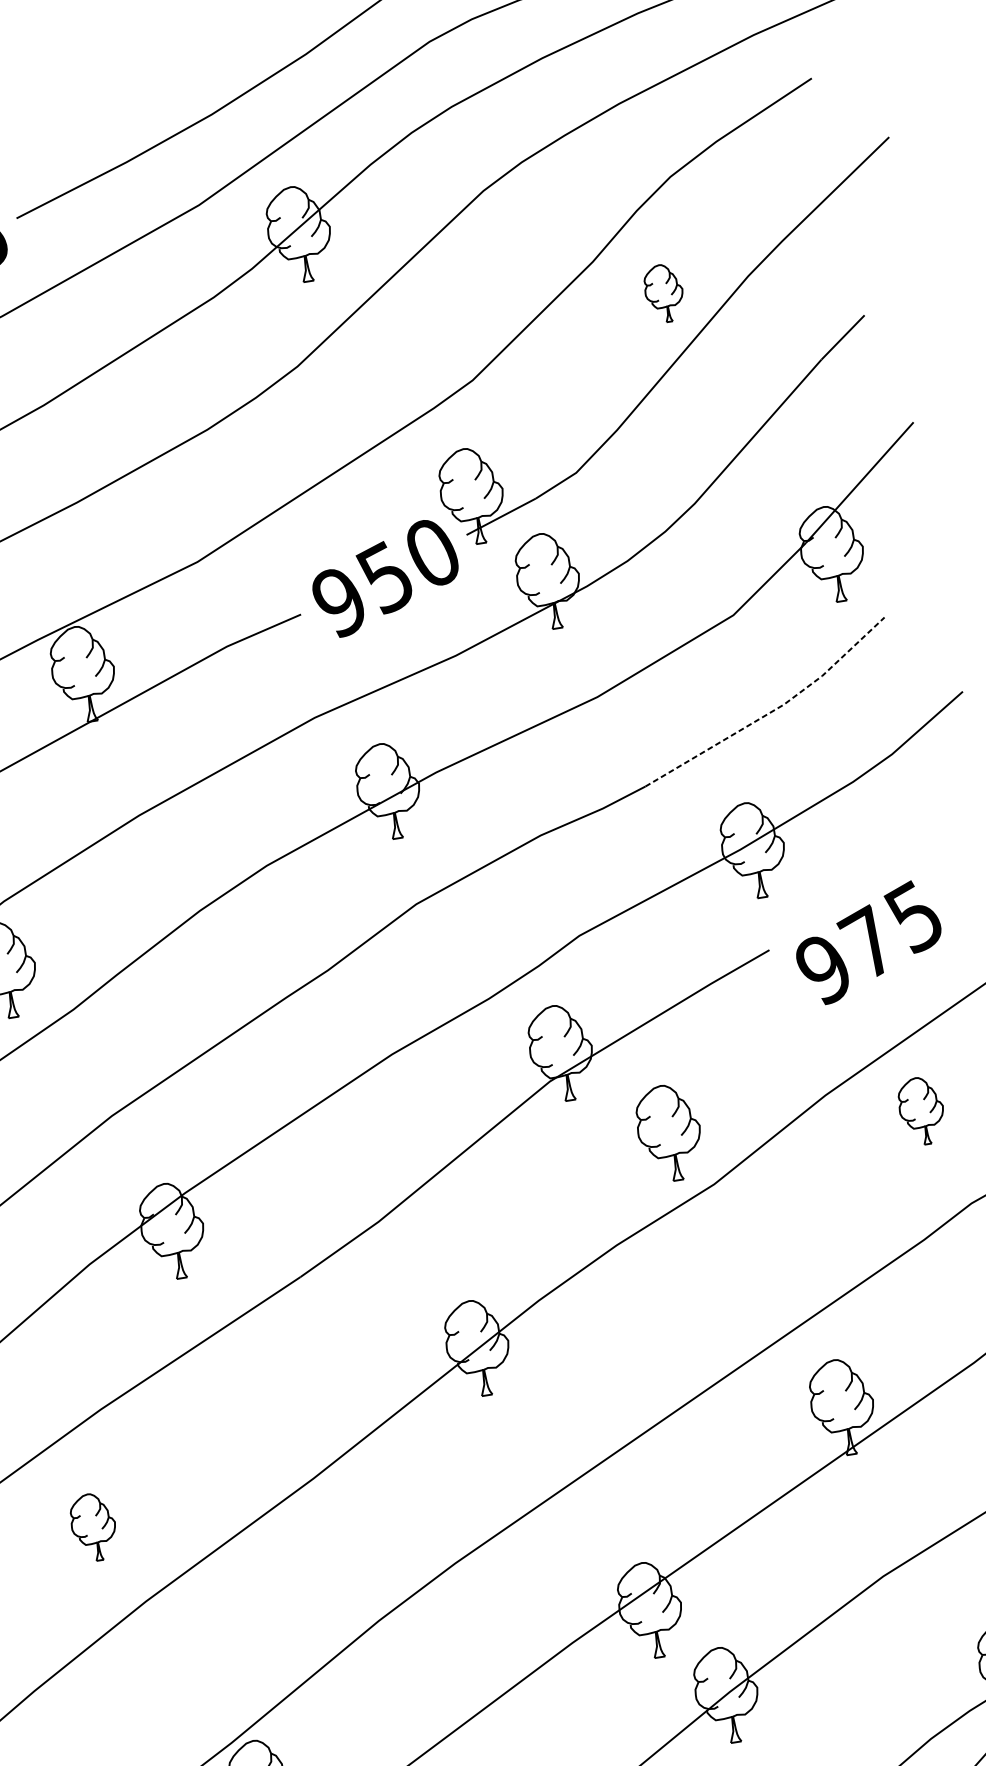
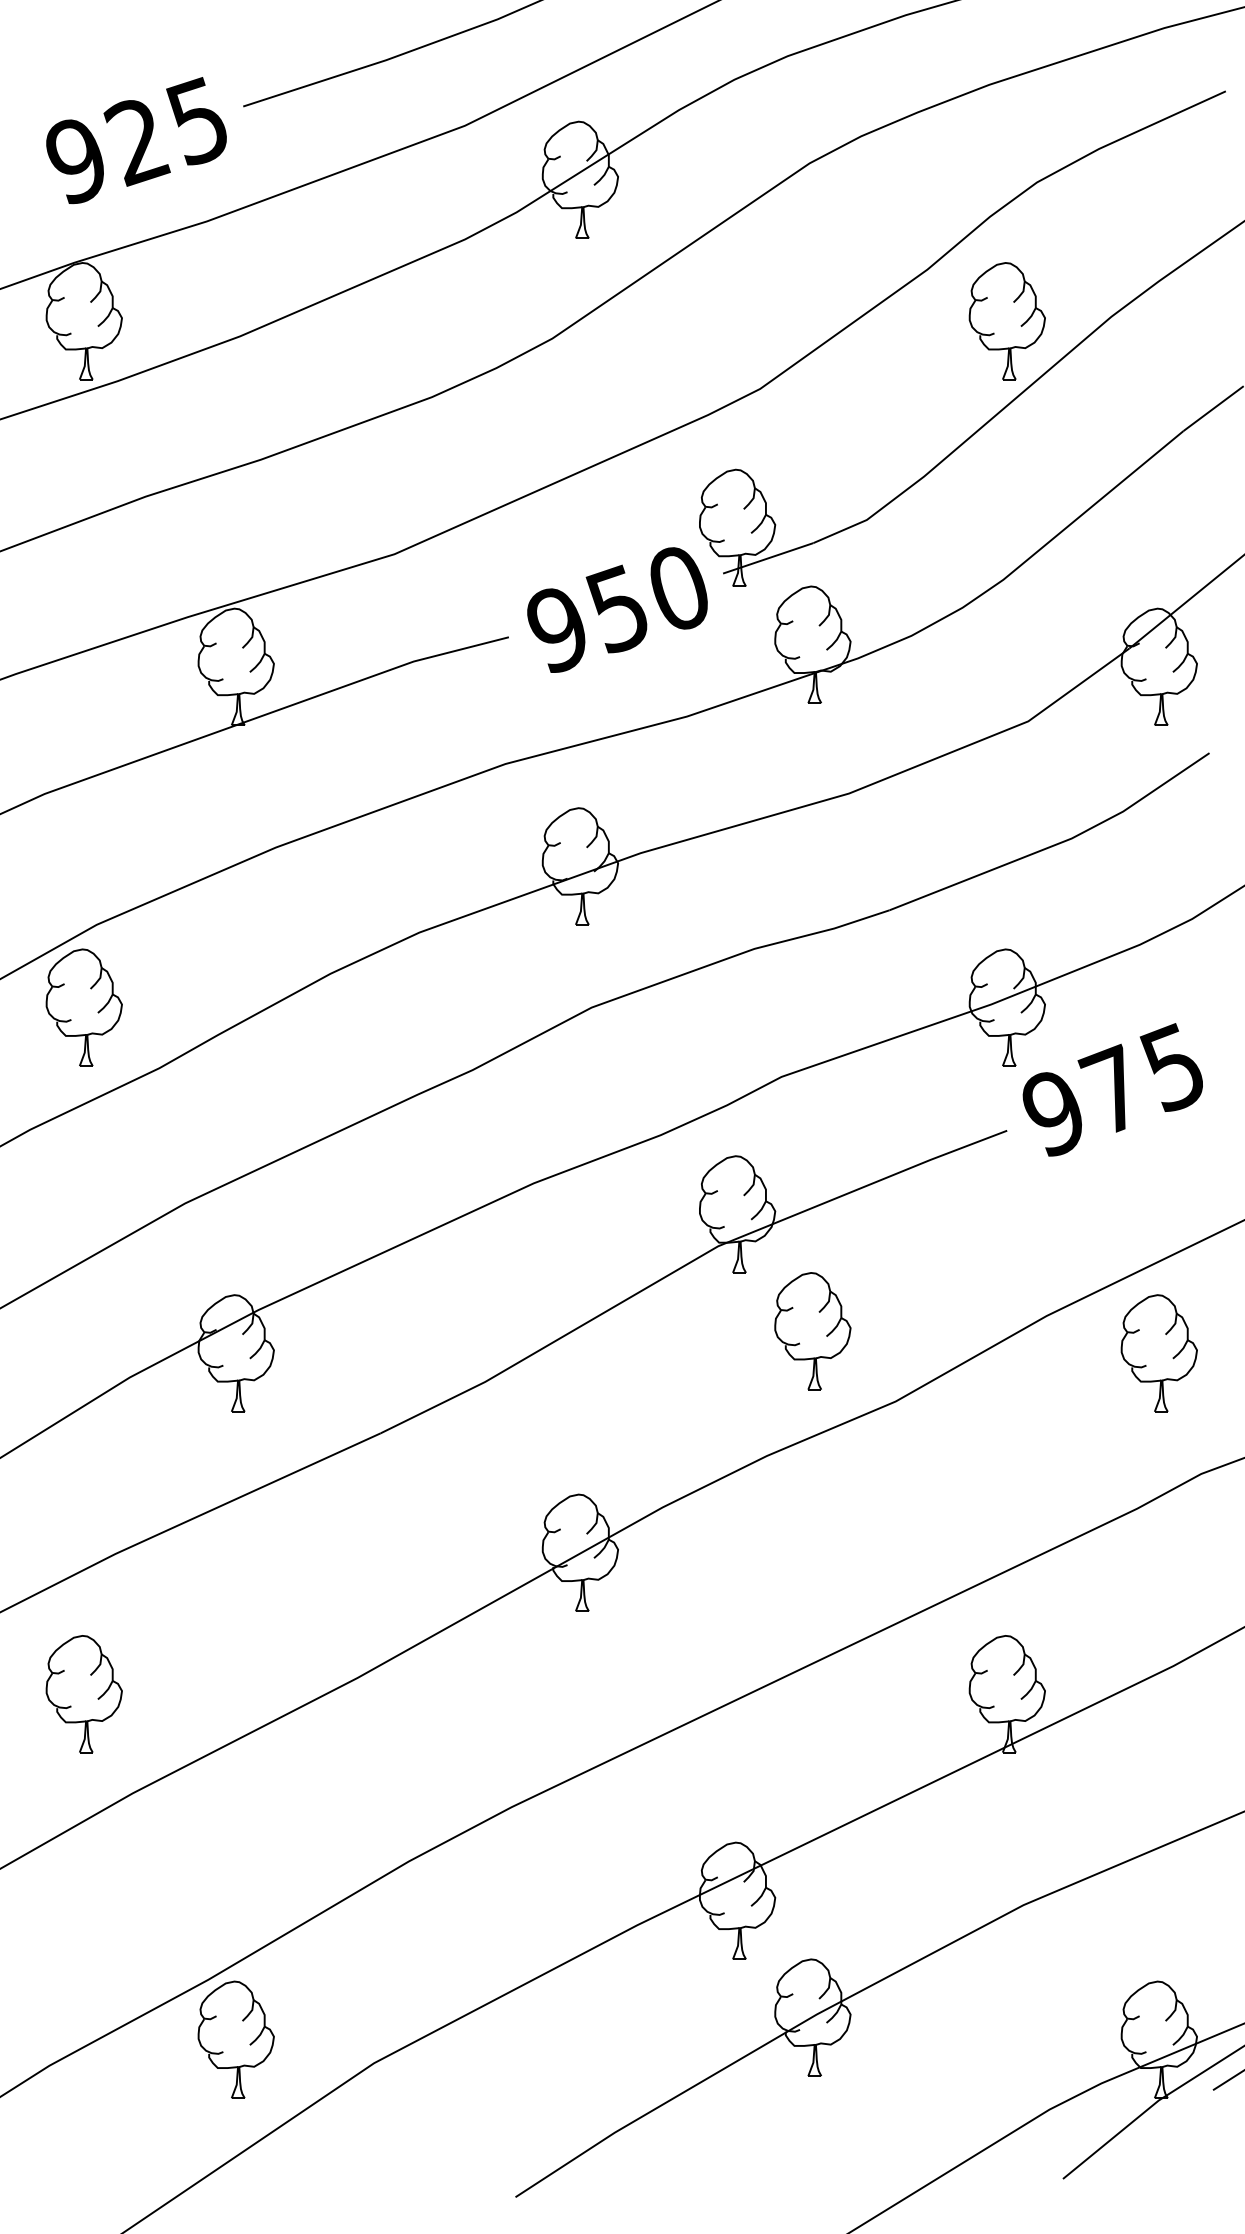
part: (663, 293) -> (1006, 321), size x1.67
line: (773, 711) -> (1057, 844), dashed -> solid
text: (868, 942) -> (1112, 1089), moved
part: (921, 1111) -> (1158, 1353), size x1.43
part: (669, 1133) -> (812, 1331), moved
part: (93, 1527) -> (83, 1694), size x1.43

